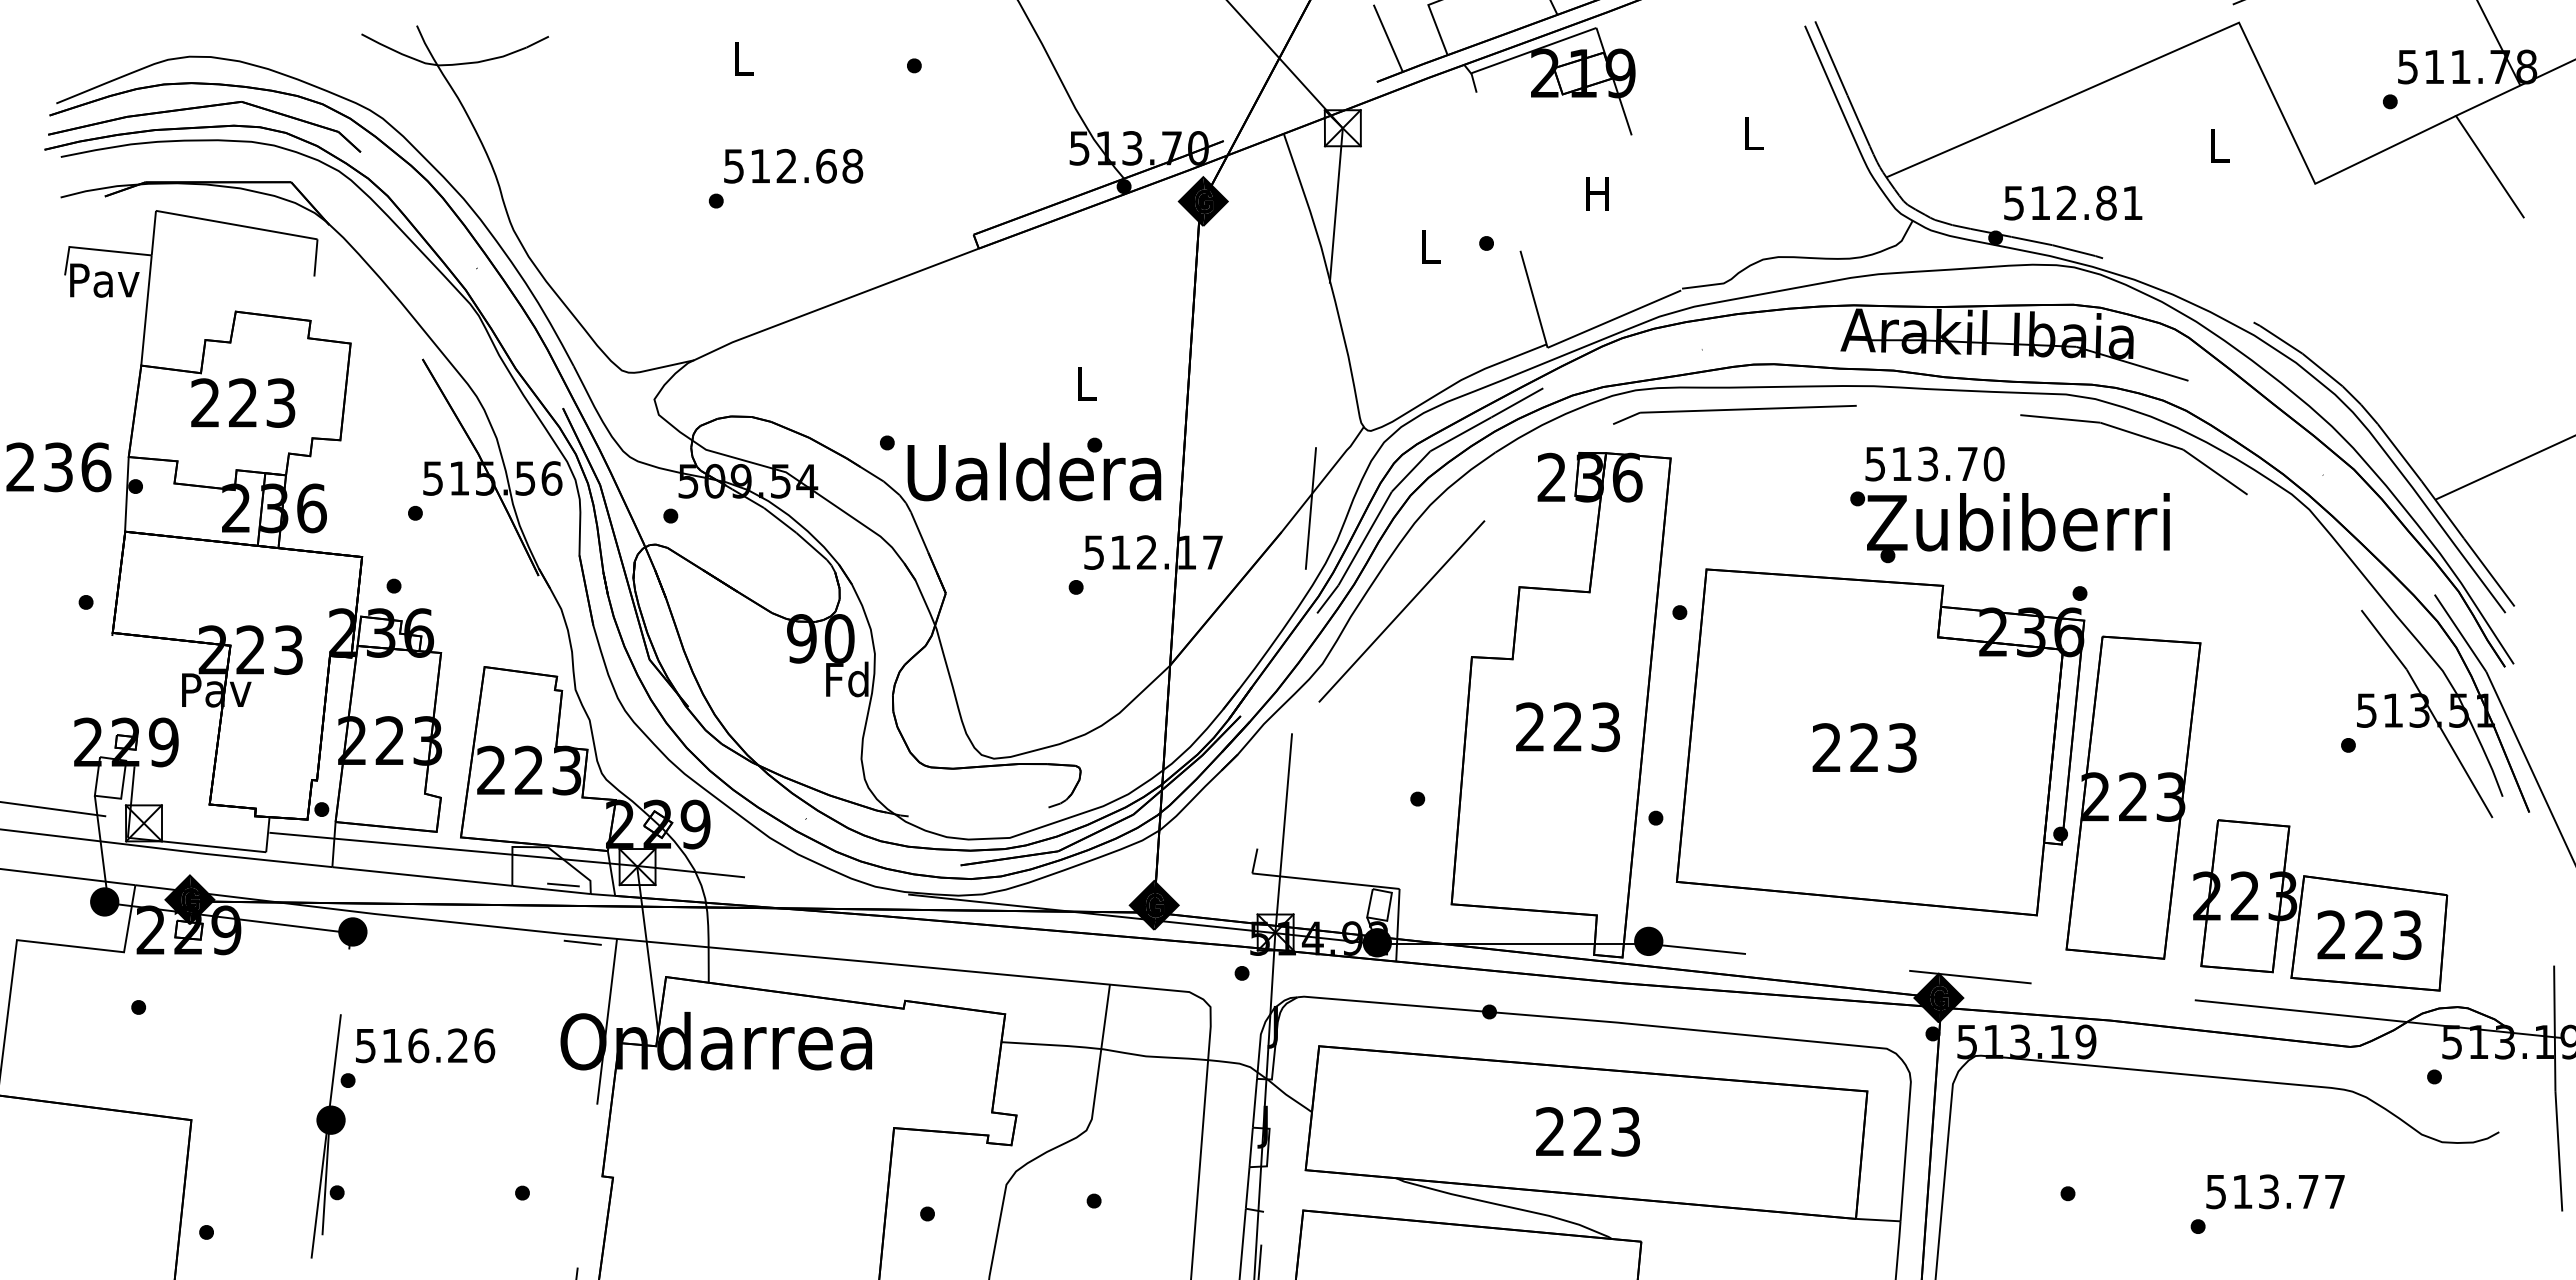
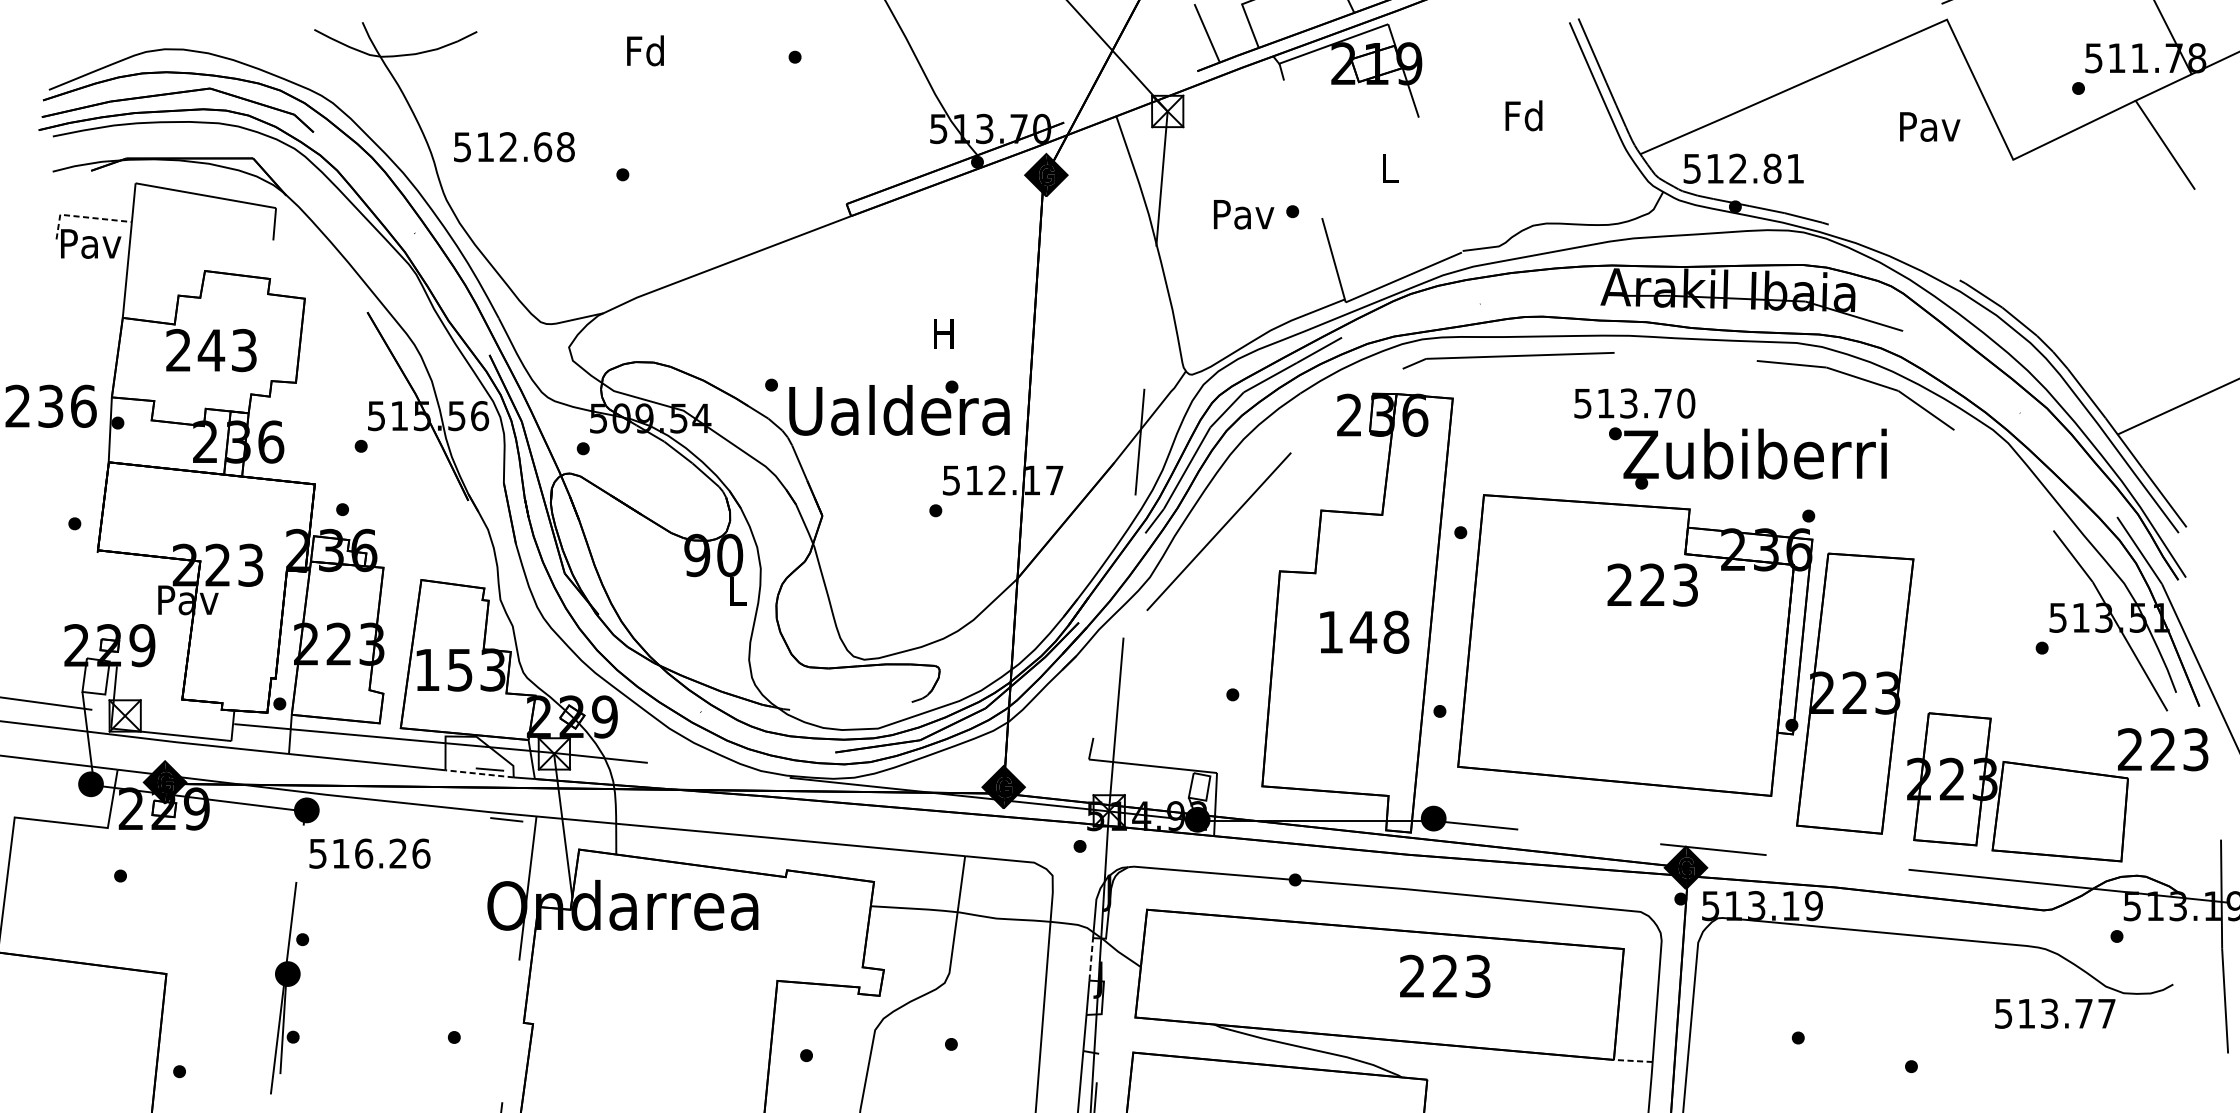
text: (742, 58) -> (645, 50), L -> Fd
text: (1752, 133) -> (1523, 116), L -> Fd
text: (2219, 146) -> (1930, 127), L -> Pav
text: (793, 166) -> (514, 147), moved
text: (1597, 193) -> (1389, 168), H -> L
text: (2073, 202) -> (1743, 168), moved
text: (1430, 247) -> (1243, 215), L -> Pav
line: (96, 249) -> (83, 216), solid -> dashed
text: (1085, 383) -> (943, 333), L -> H
text: (242, 402) -> (210, 349), 223 -> 243
text: (1934, 463) -> (1634, 403), moved
text: (847, 679) -> (736, 590), Fd -> L
text: (1568, 727) -> (1363, 632), 223 -> 148
text: (1864, 747) -> (1652, 584), moved
text: (509, 770) -> (443, 669), 223 -> 153
line: (551, 889) -> (479, 773), solid -> dashed
text: (2369, 934) -> (2163, 749), moved
text: (425, 1045) -> (369, 853), moved
line: (1254, 1102) -> (1090, 958), solid -> dashed
text: (1587, 1131) -> (1444, 976), moved
text: (2275, 1191) -> (2055, 1013), moved
line: (1877, 1220) -> (1632, 1061), solid -> dashed

